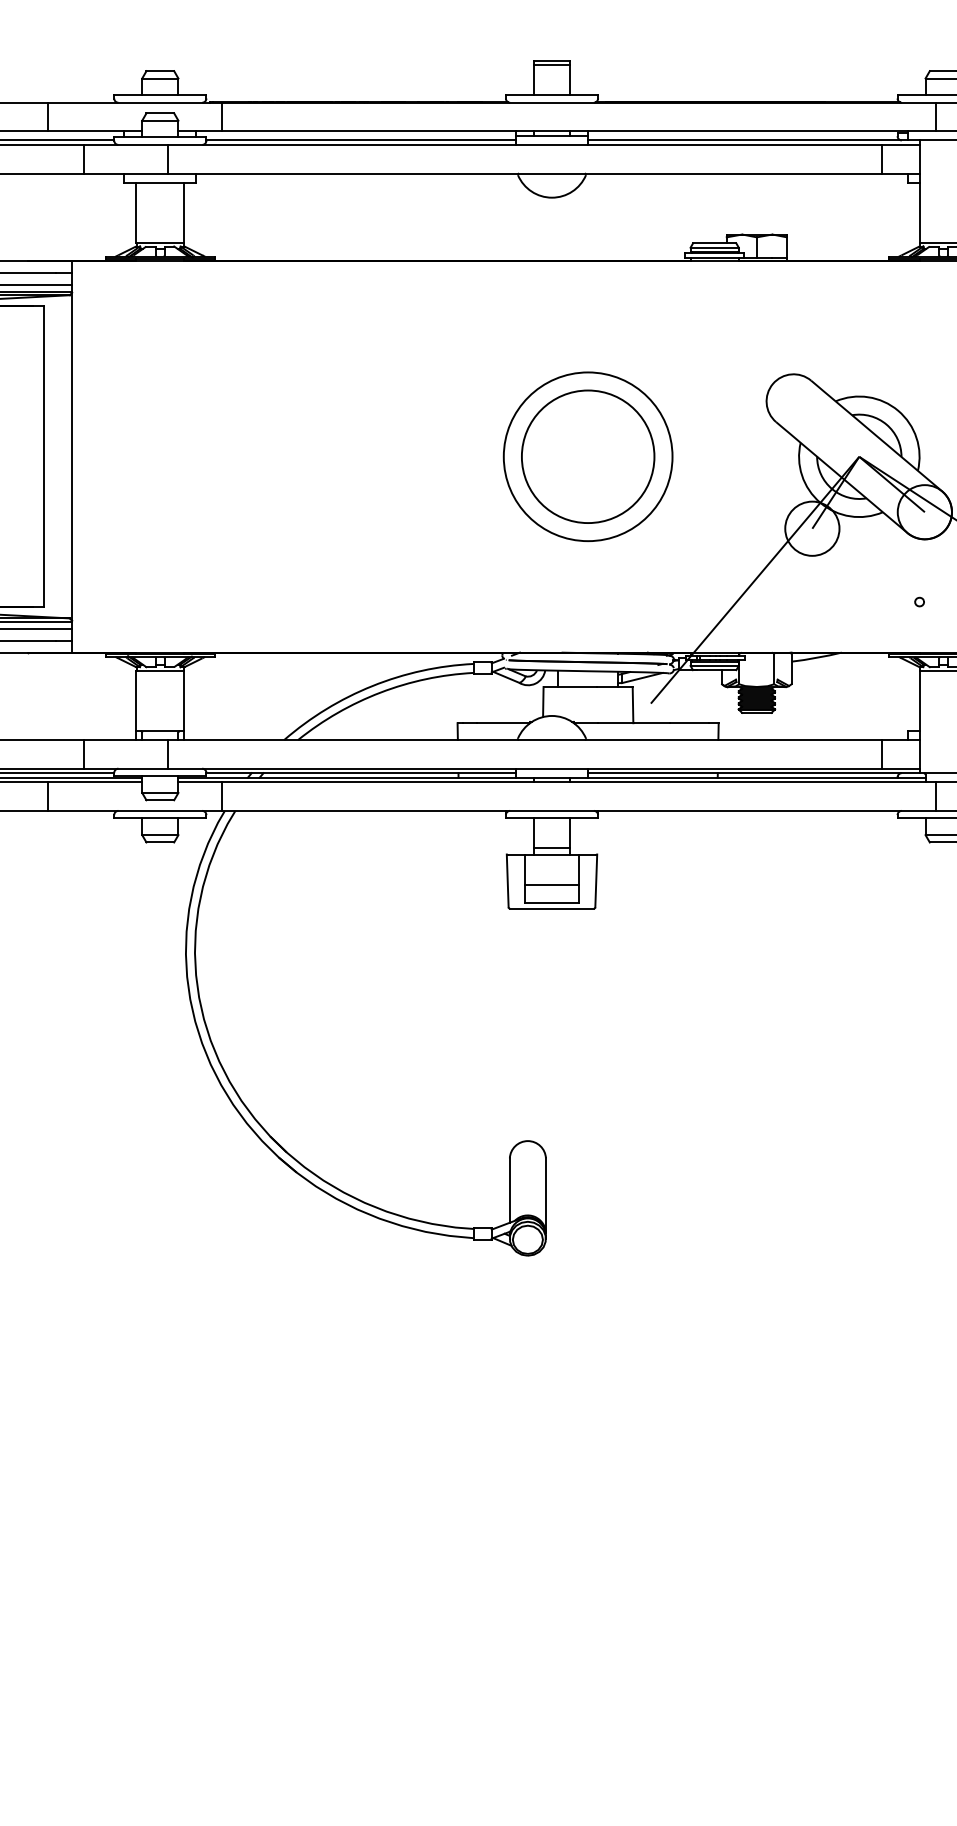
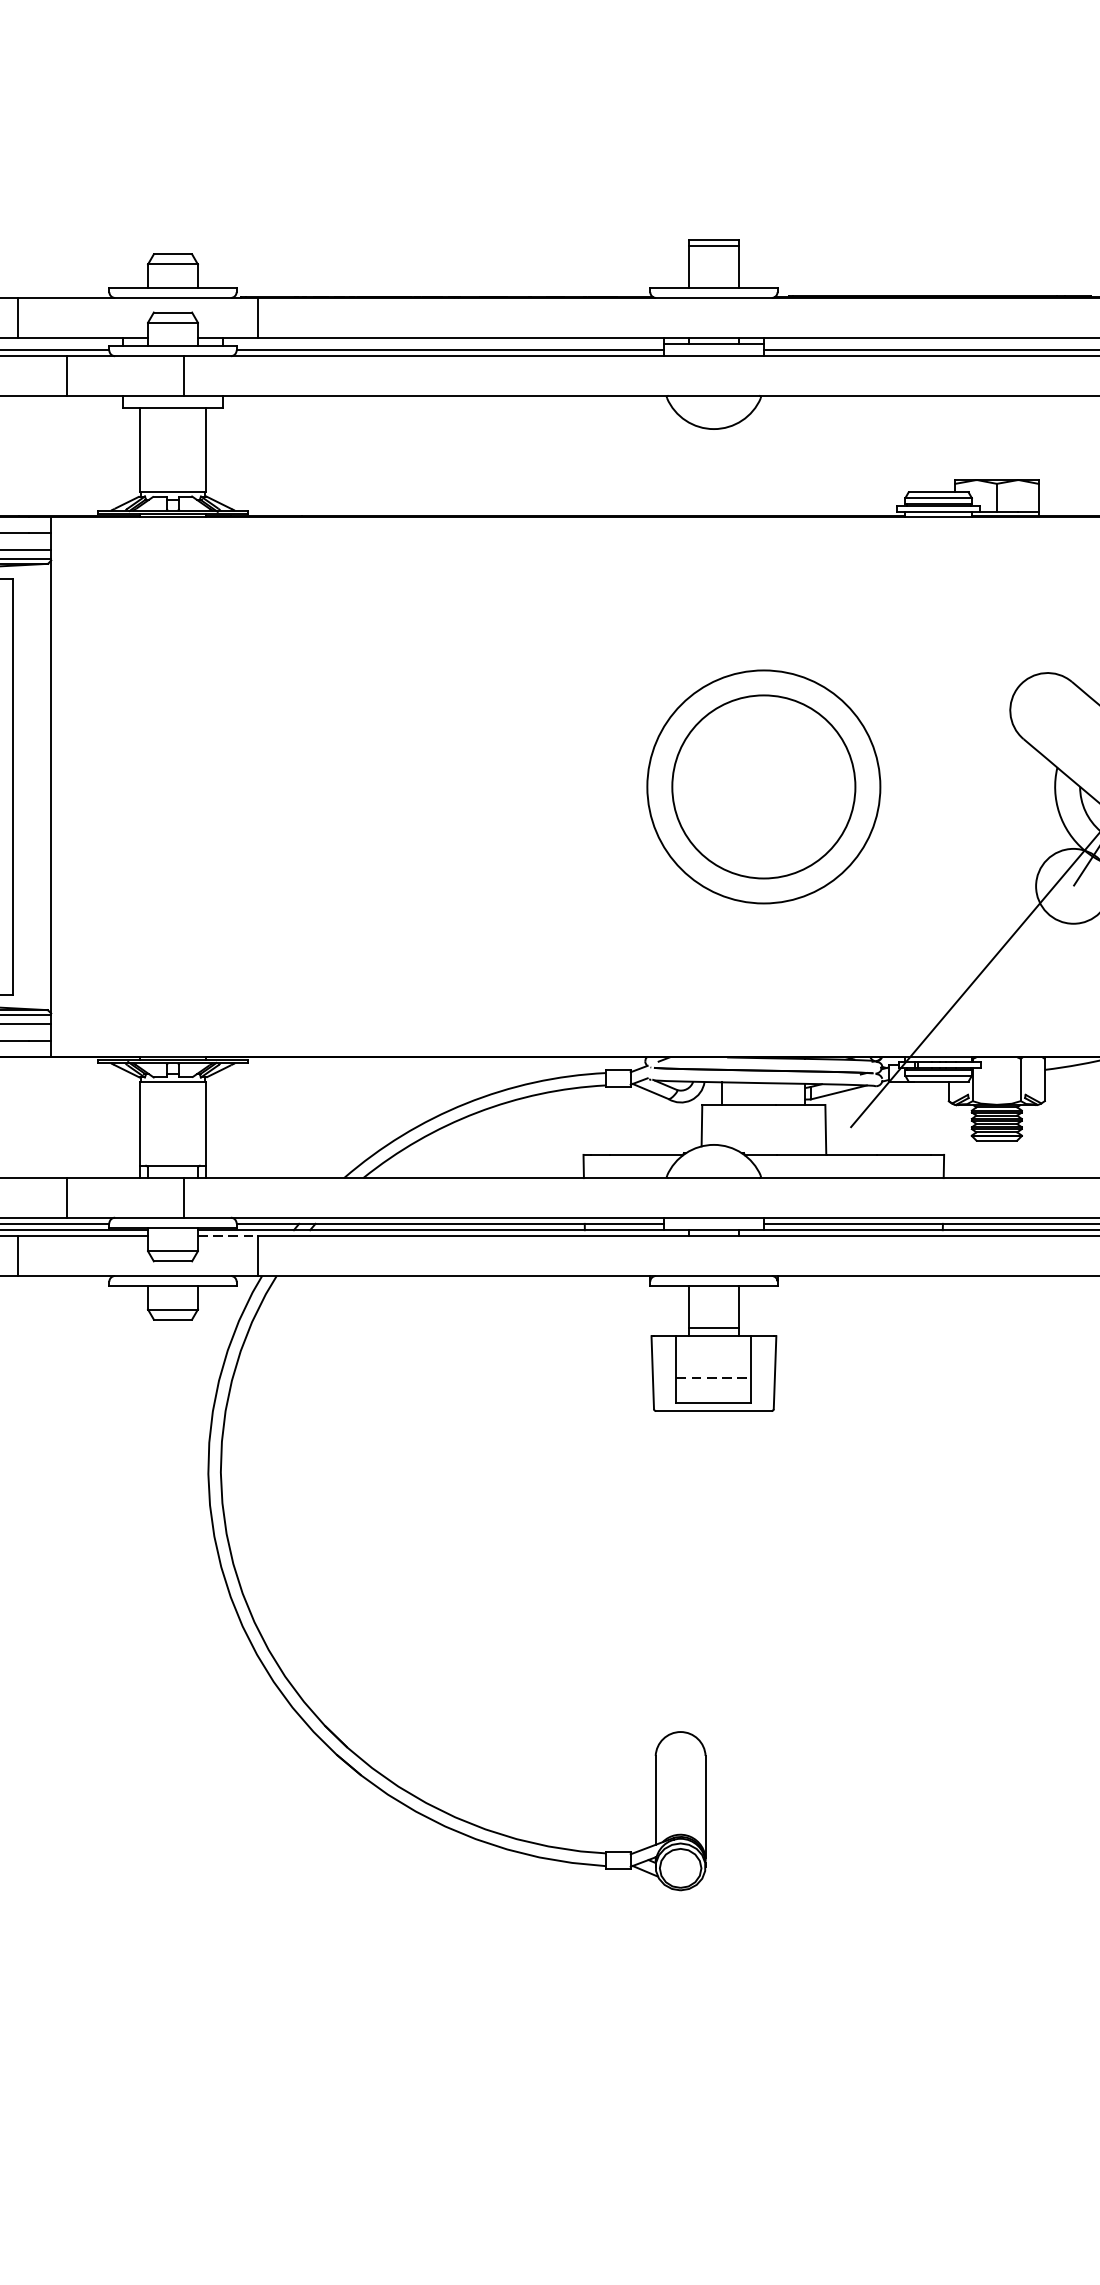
line: (200, 782) -> (228, 1236), solid -> dashed
line: (552, 884) -> (714, 1377), solid -> dashed

